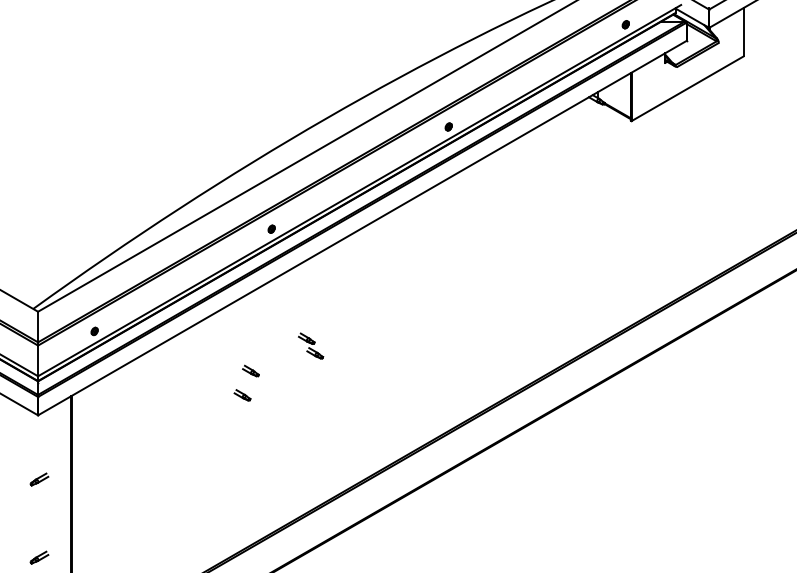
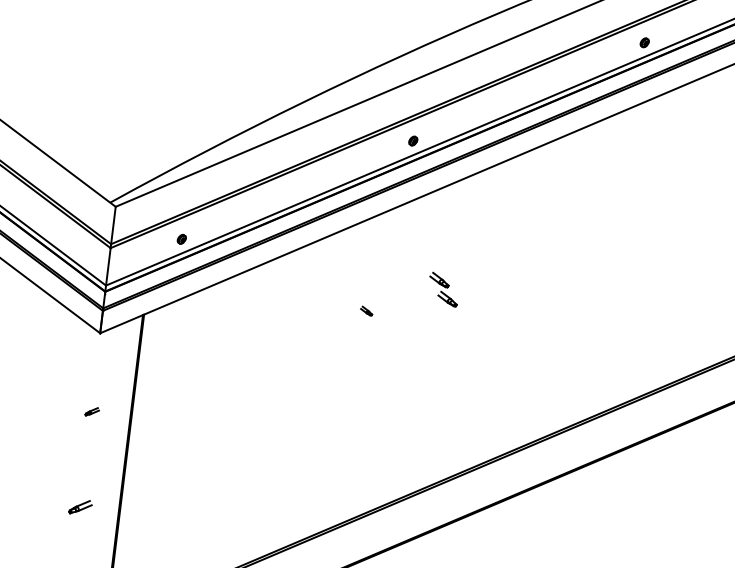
part: (250, 370) -> (366, 310), size x0.6
part: (242, 395) -> (352, 339), removed
part: (39, 479) -> (92, 411), size x0.6

